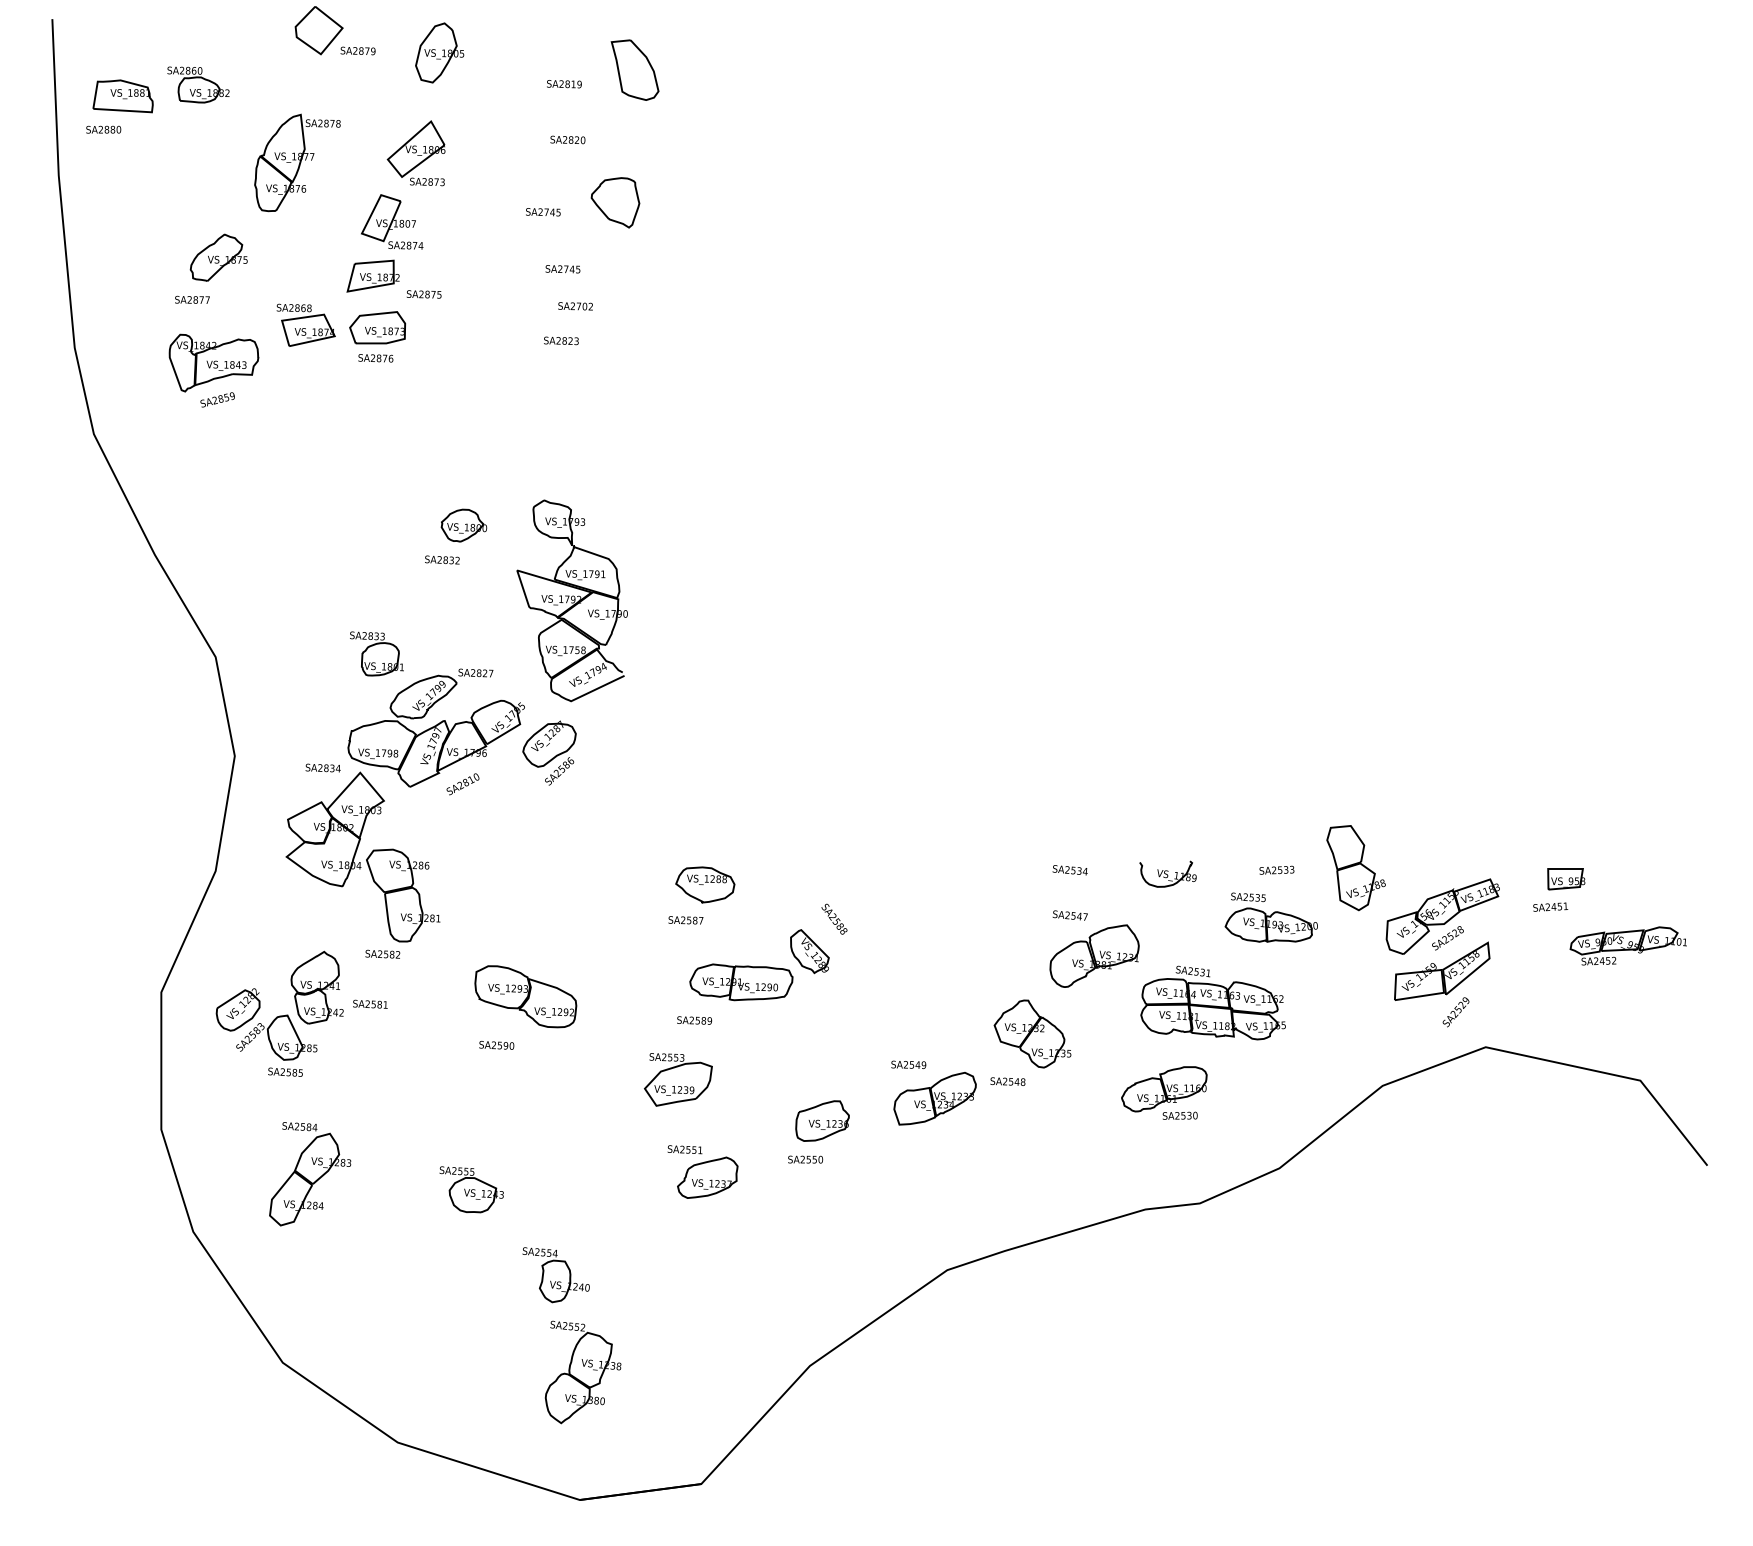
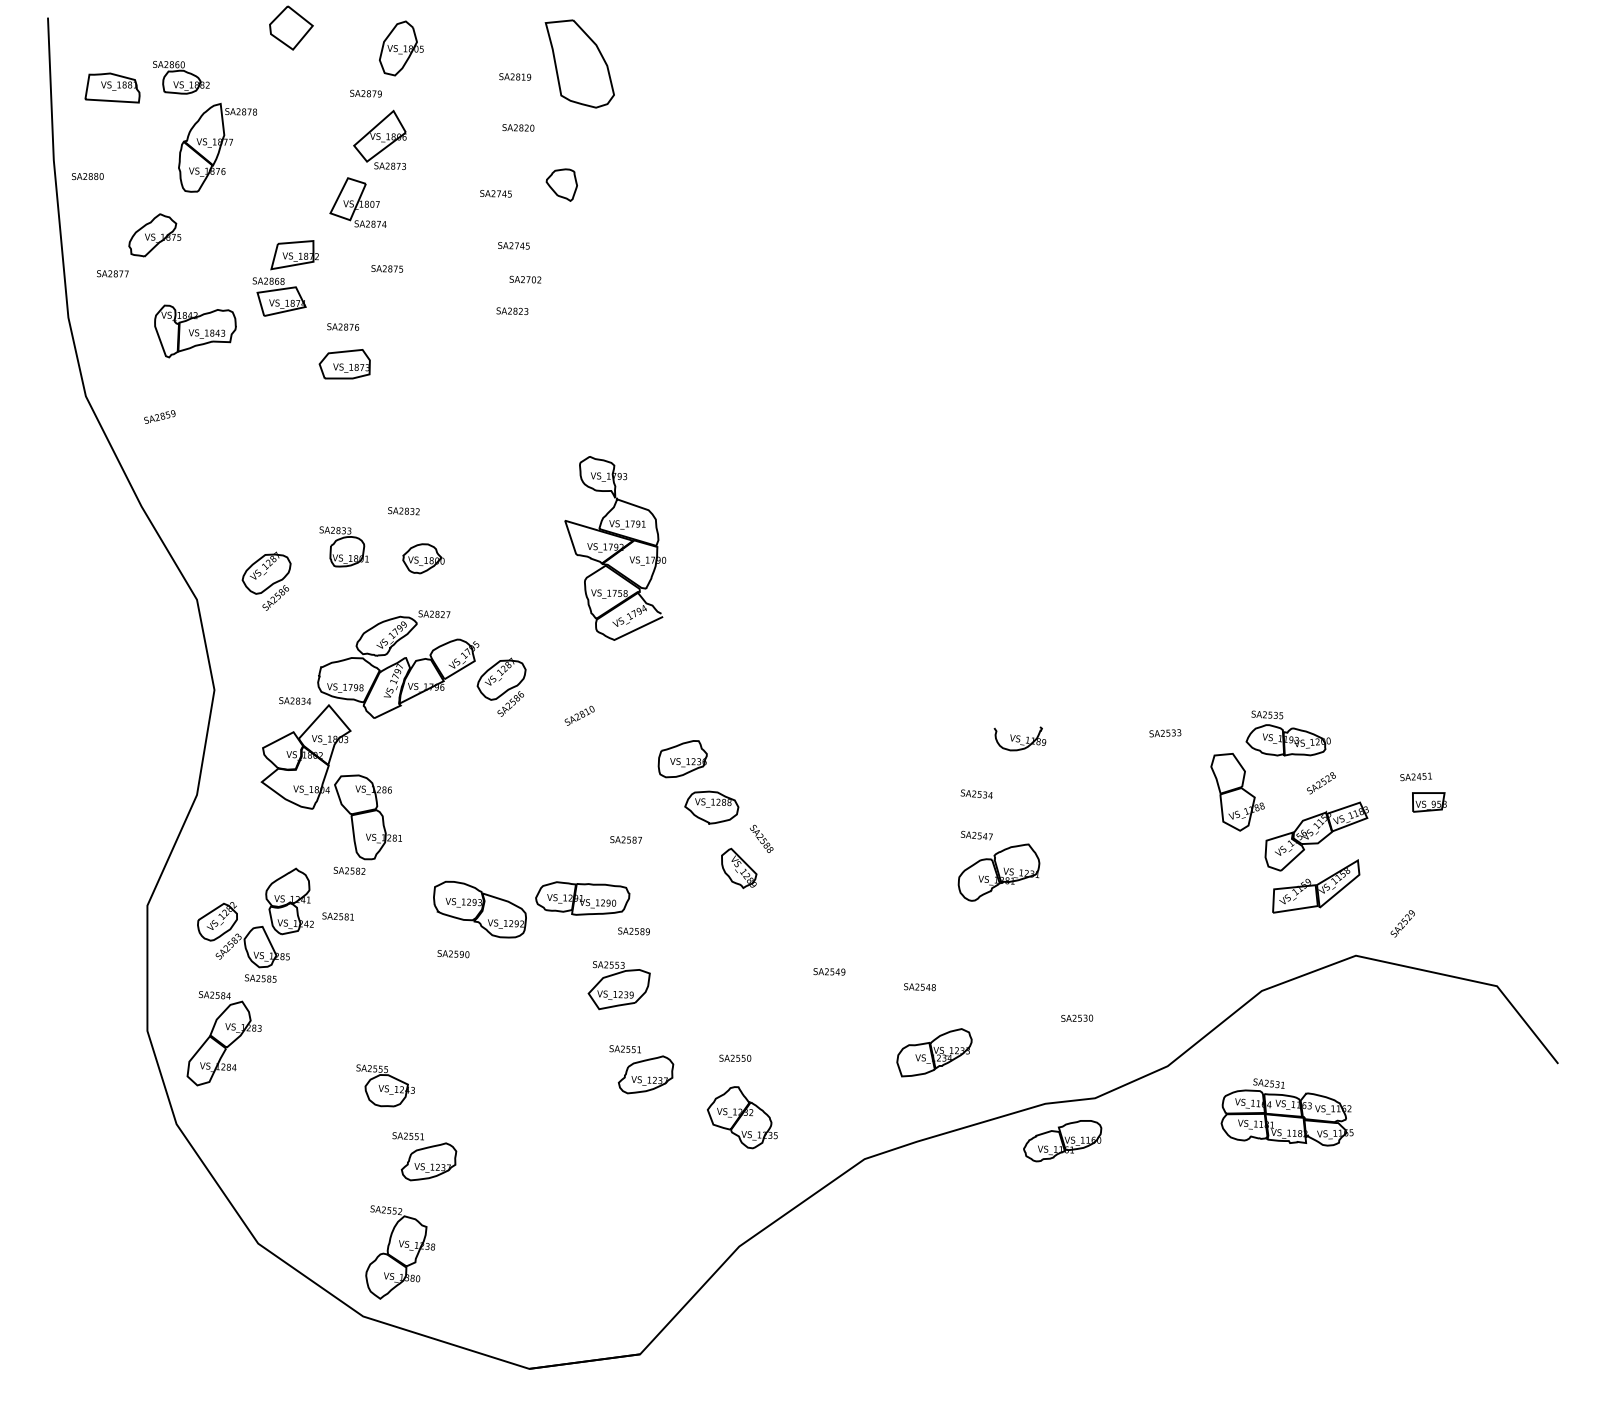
text: (357, 50) -> (365, 93), moved
part: (634, 70) -> (579, 64), size x1.6
text: (103, 129) -> (87, 176), moved
part: (297, 162) -> (217, 147), moved
part: (615, 202) -> (561, 184), size x0.7
part: (218, 257) -> (154, 235), moved
part: (372, 276) -> (294, 255), moved
text: (192, 299) -> (112, 273), moved
part: (377, 328) -> (344, 364), moved
text: (217, 399) -> (159, 416), moved
part: (463, 525) -> (423, 558), moved
part: (572, 600) -> (615, 548), moved
part: (291, 636) -> (266, 580), added
part: (376, 653) -> (343, 546), moved
text: (462, 783) -> (579, 715), moved
text: (1277, 870) -> (1165, 733), moved
part: (1167, 873) -> (1019, 738), moved
part: (704, 884) -> (711, 807), moved
text: (1549, 906) -> (1415, 776), moved
part: (1270, 917) -> (1287, 733), moved
text: (1448, 938) -> (1321, 783), moved
part: (1627, 946) -> (1485, 863), removed
part: (741, 982) -> (582, 898), moved
part: (1212, 1003) -> (1286, 1112), moved
text: (1455, 1011) -> (1402, 923), moved
part: (1031, 1033) -> (741, 1117), moved
part: (1164, 1089) -> (1062, 1141), moved
part: (935, 1098) -> (934, 1052), moved
part: (822, 1121) -> (682, 759), moved
part: (309, 1174) -> (223, 1038), moved
part: (471, 1189) -> (385, 1085), moved
part: (464, 1267) -> (424, 1156), added
part: (555, 1274) -> (507, 1163), removed
part: (583, 1372) -> (400, 1252), moved

